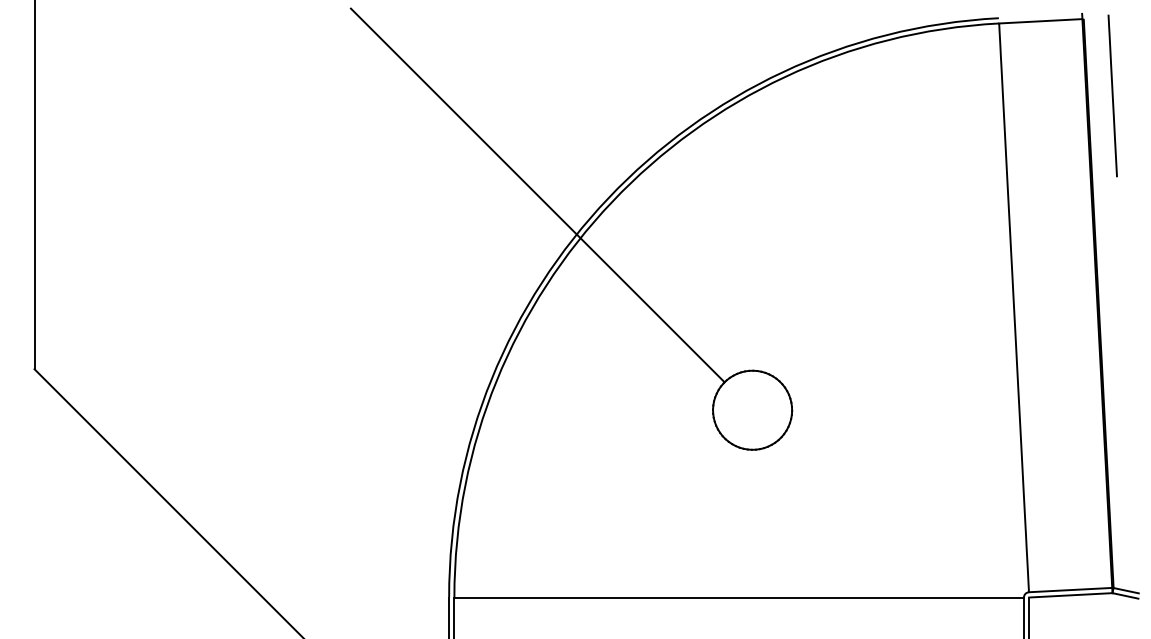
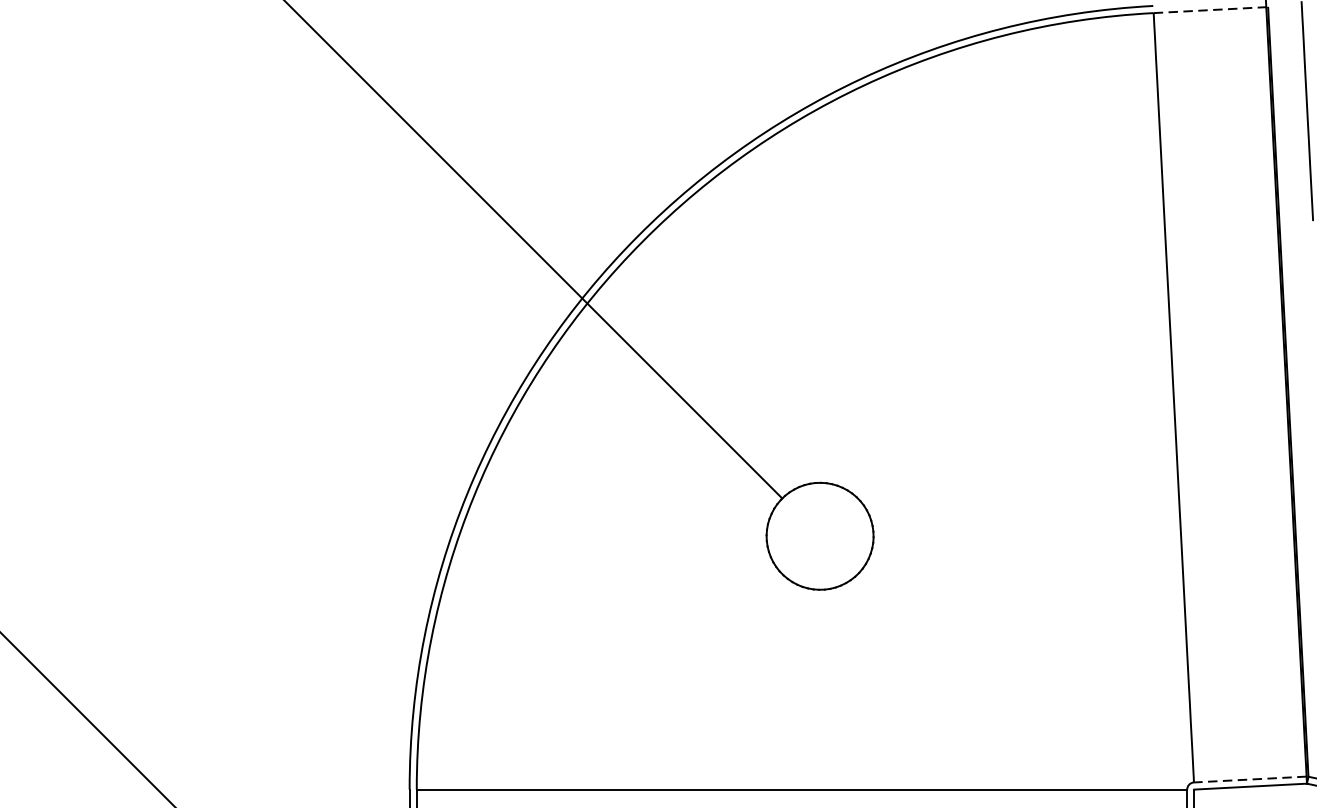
line: (1040, 21) -> (1209, 10), solid -> dashed
line: (1070, 590) -> (1250, 780), solid -> dashed

